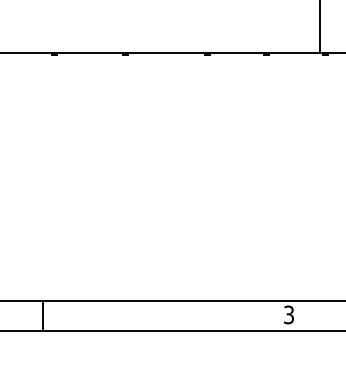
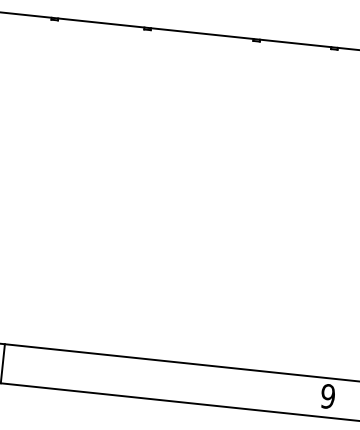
text: (288, 314) -> (327, 395), 3 -> 9

